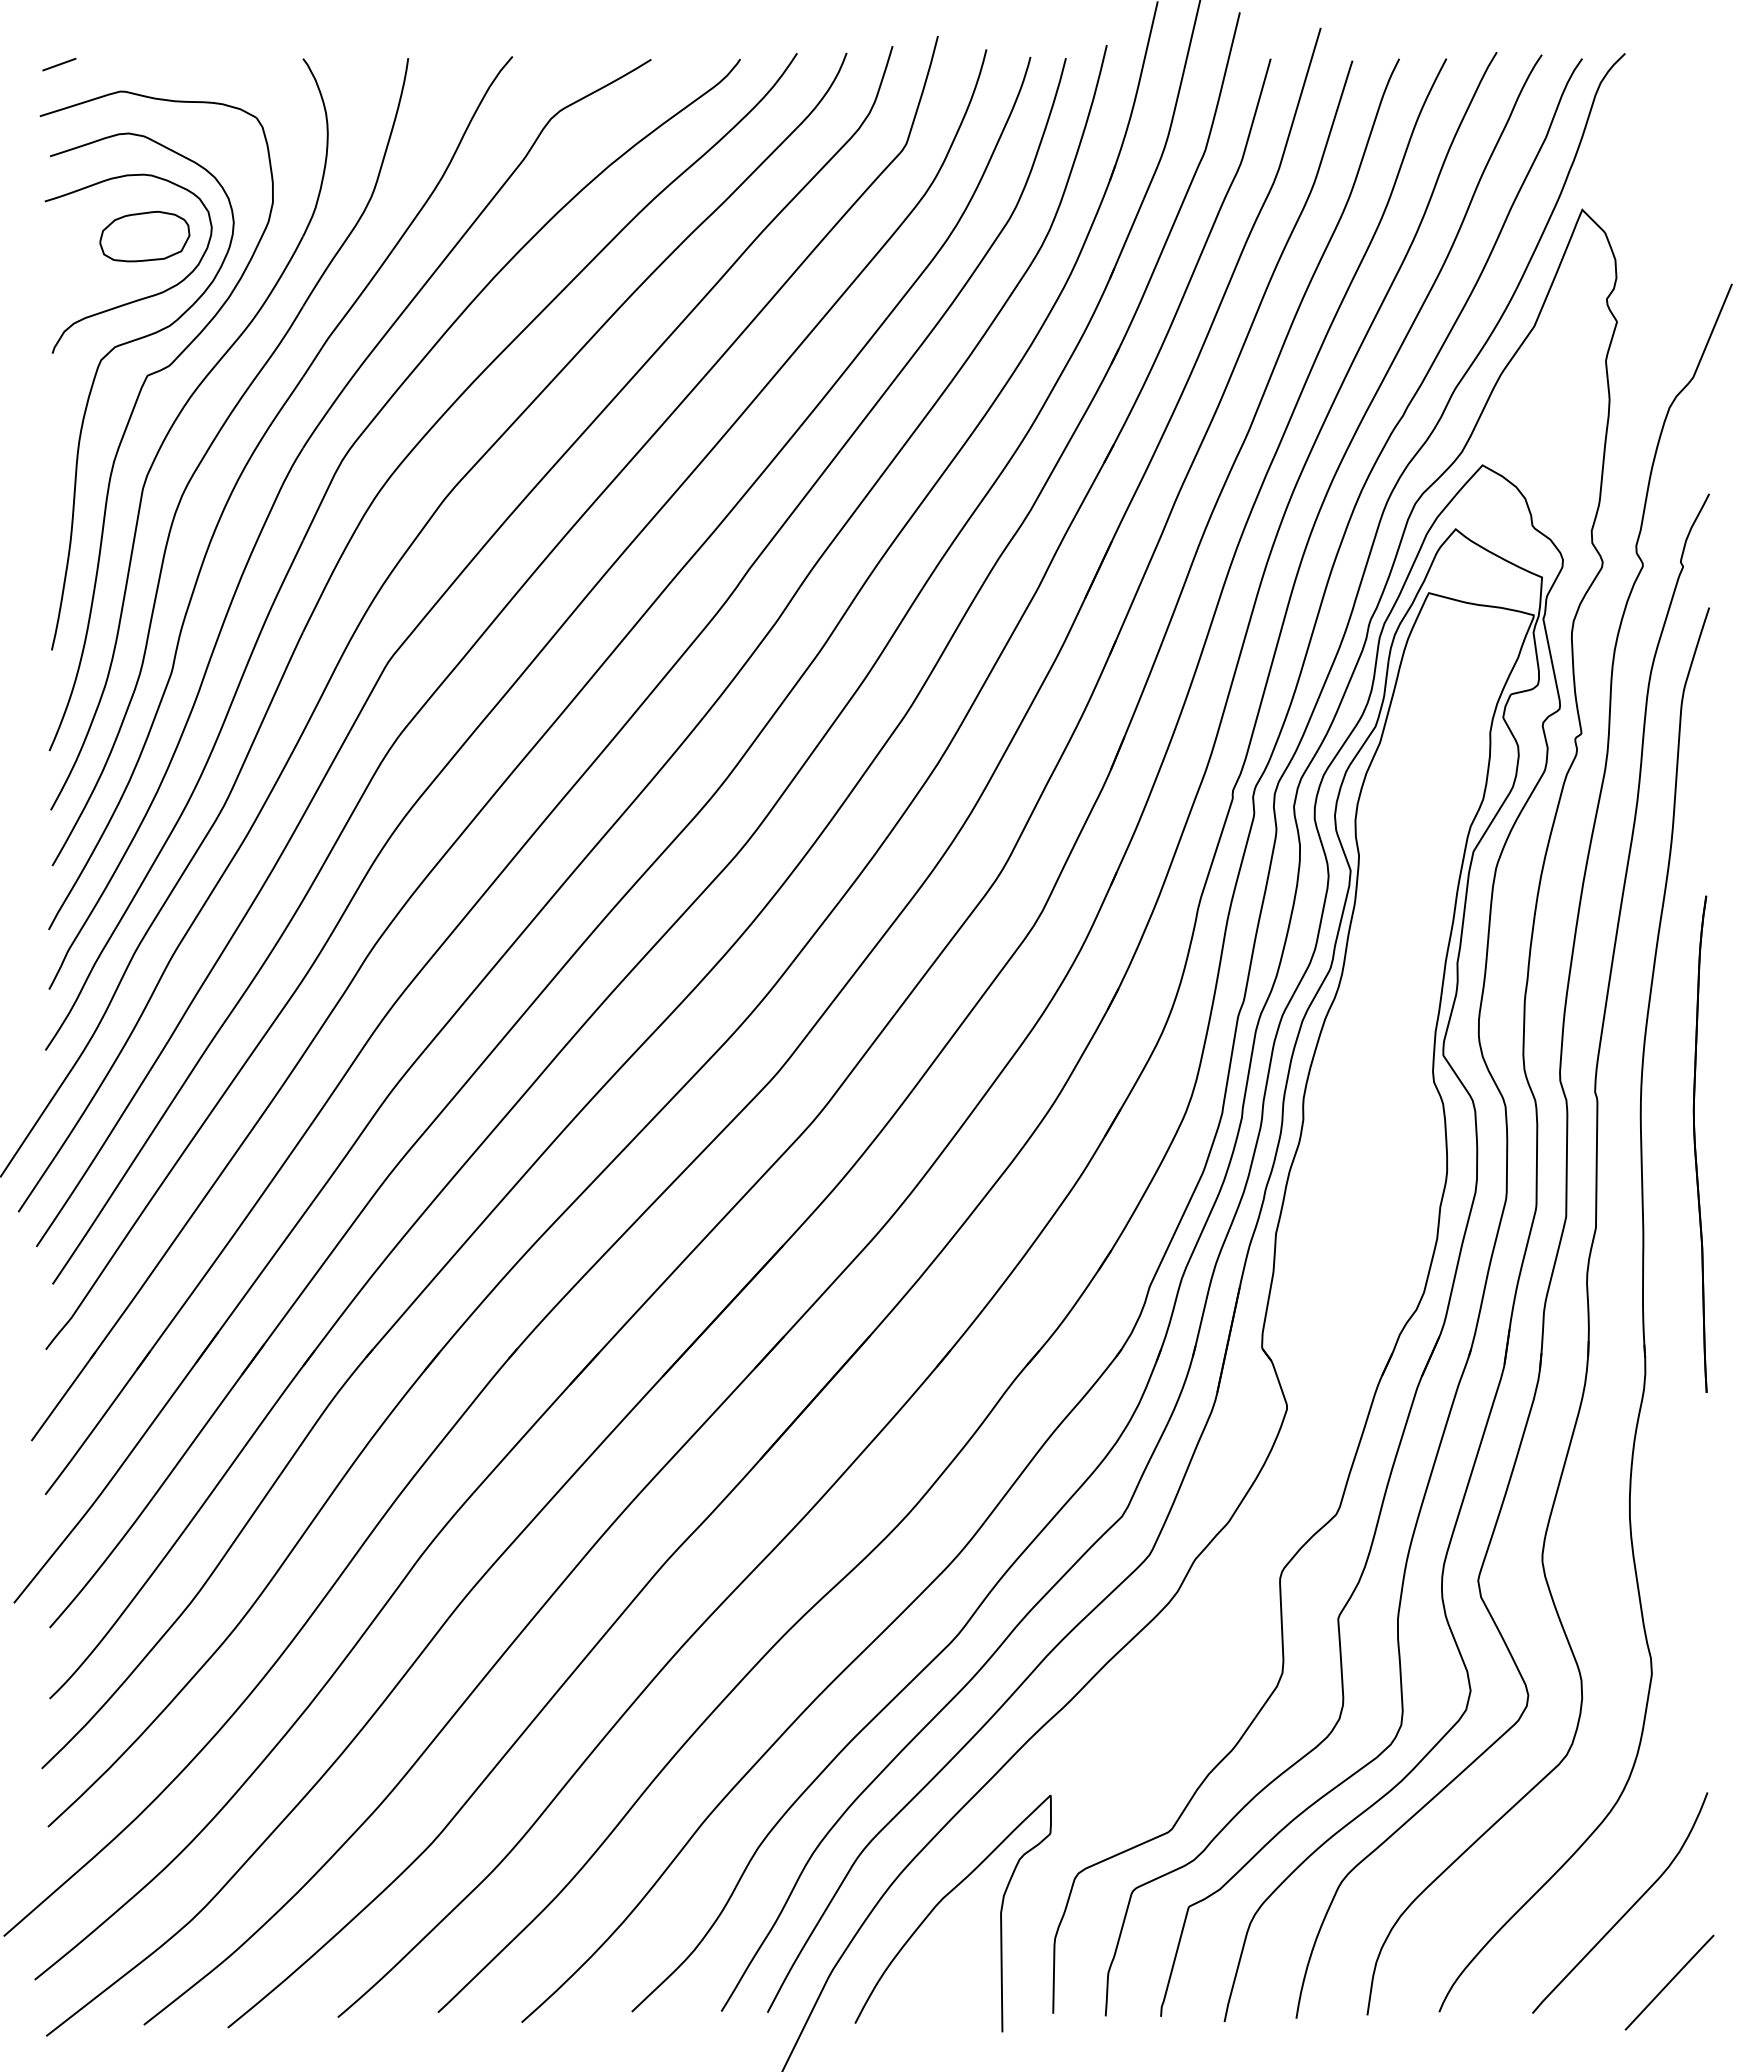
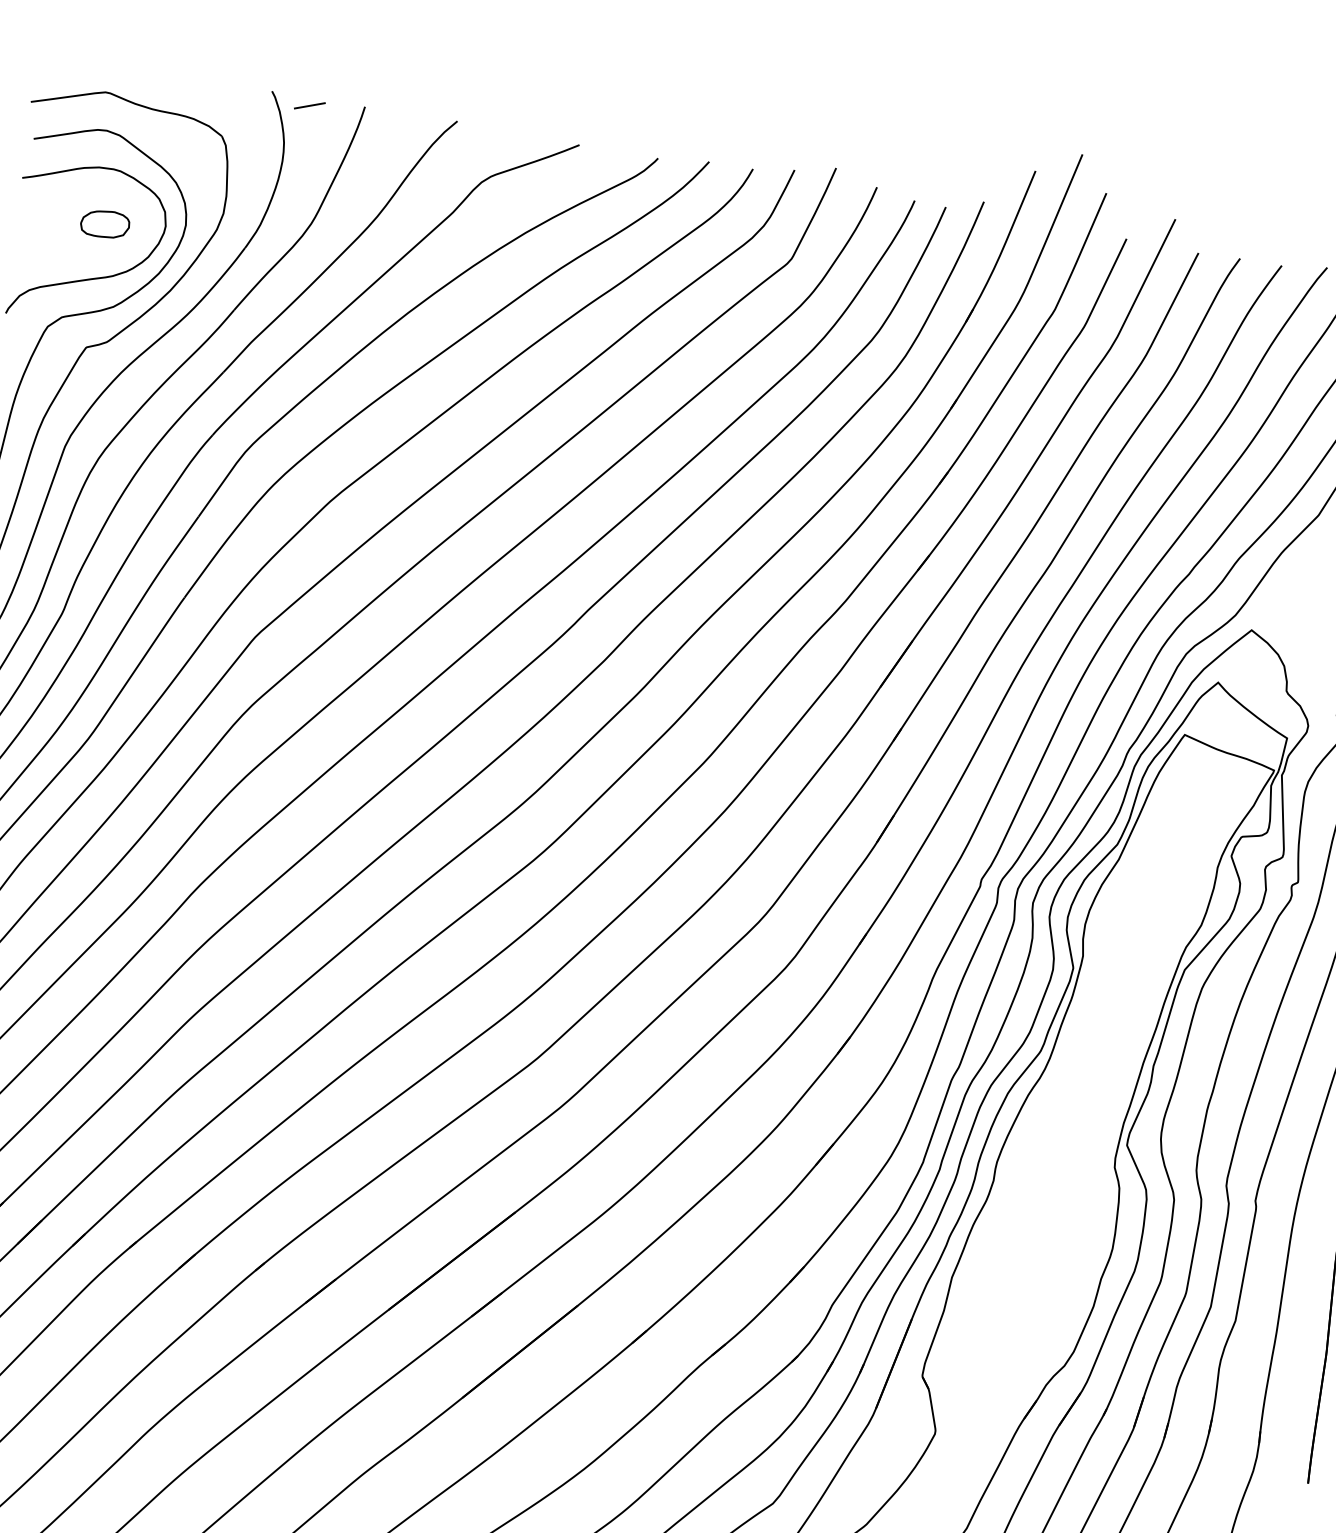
line: (59, 64) -> (309, 105), moved
part: (144, 236) -> (104, 224), size x0.6

